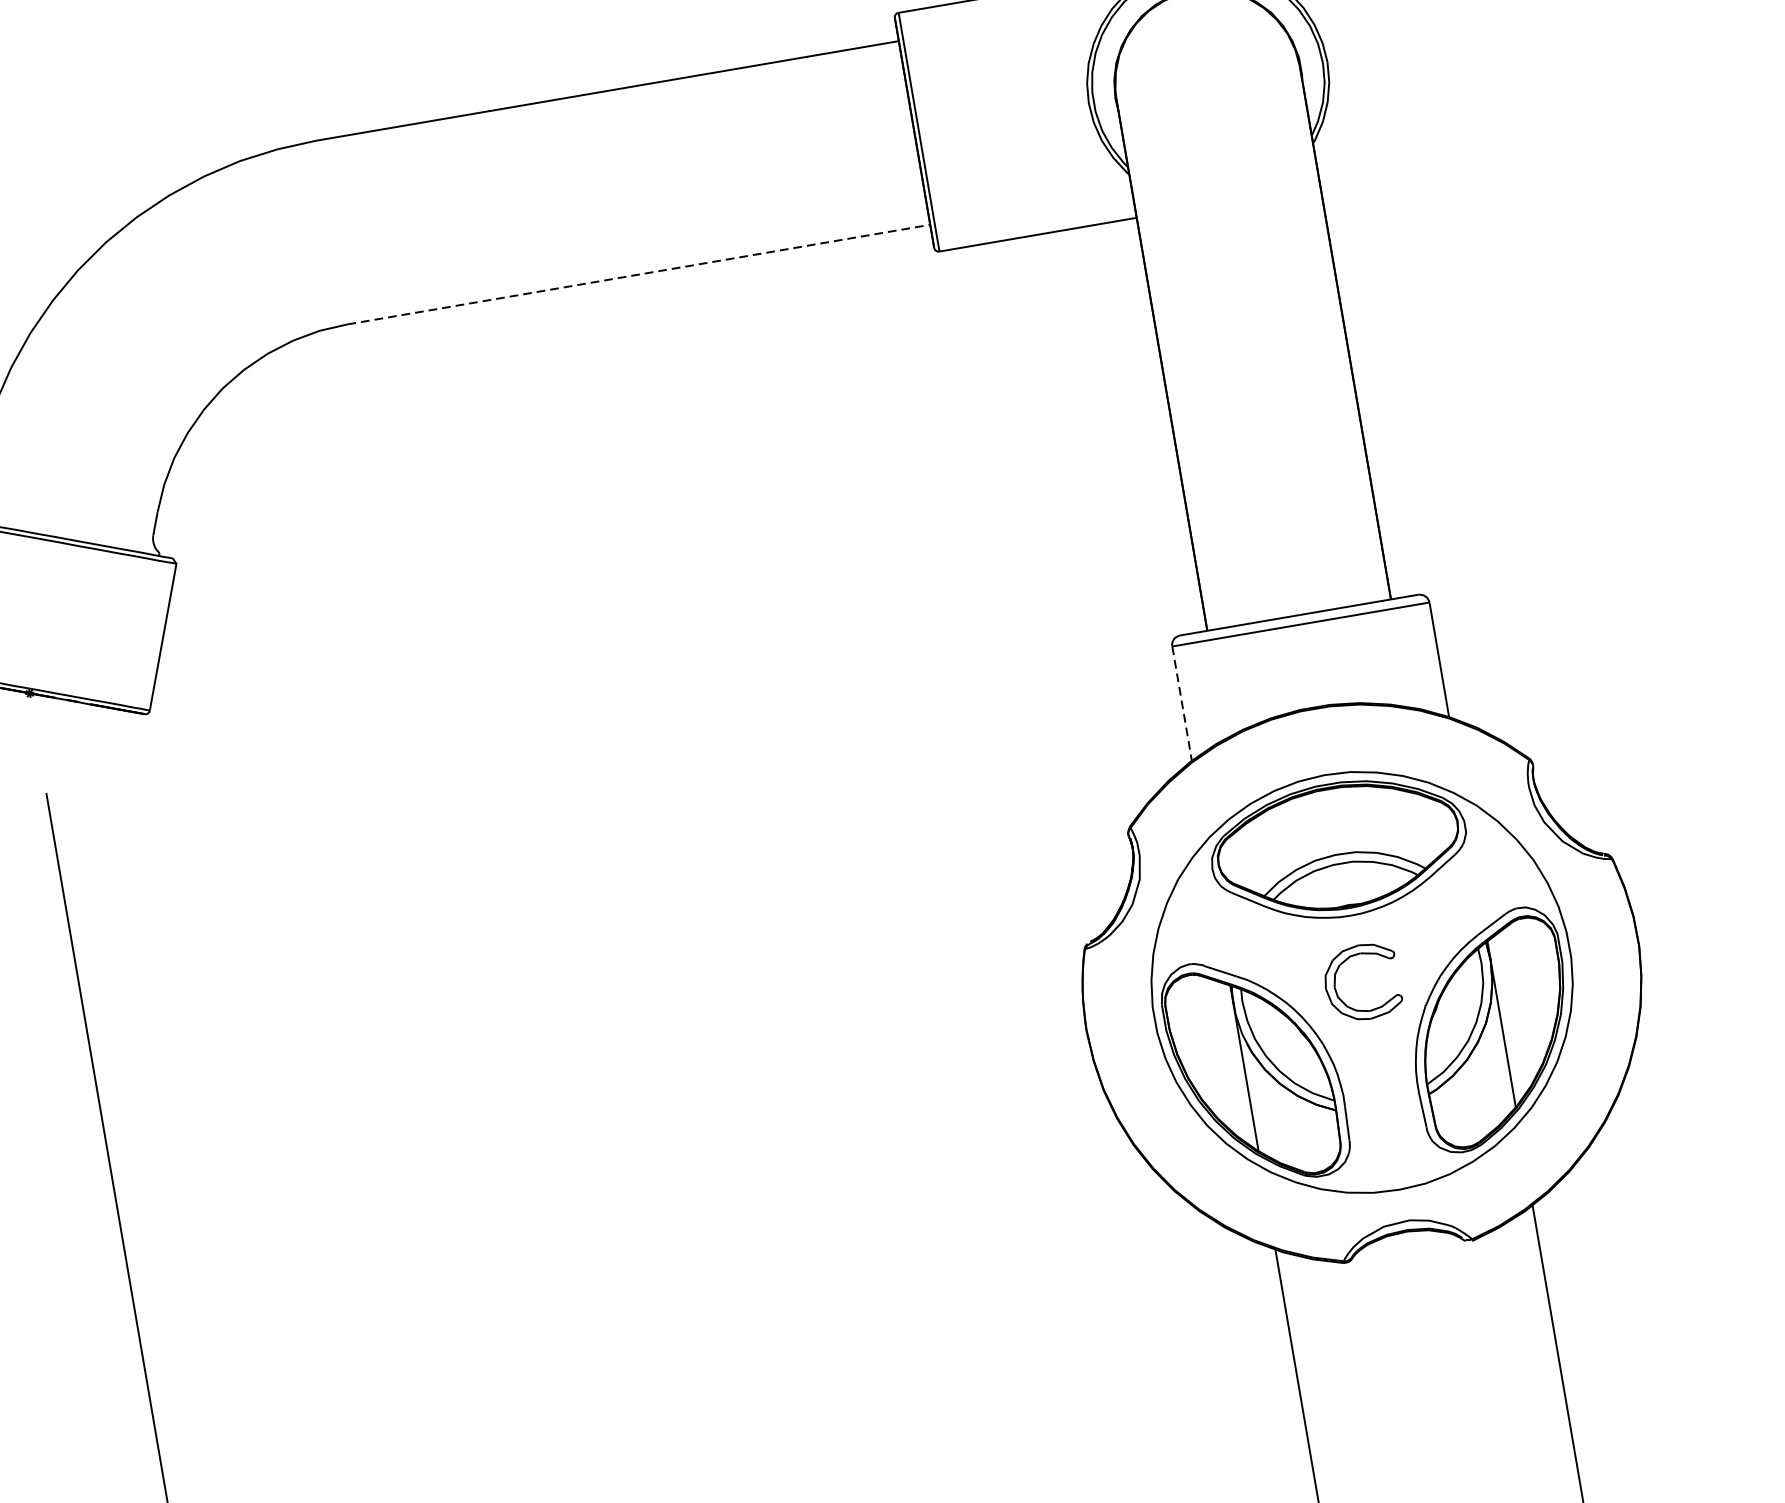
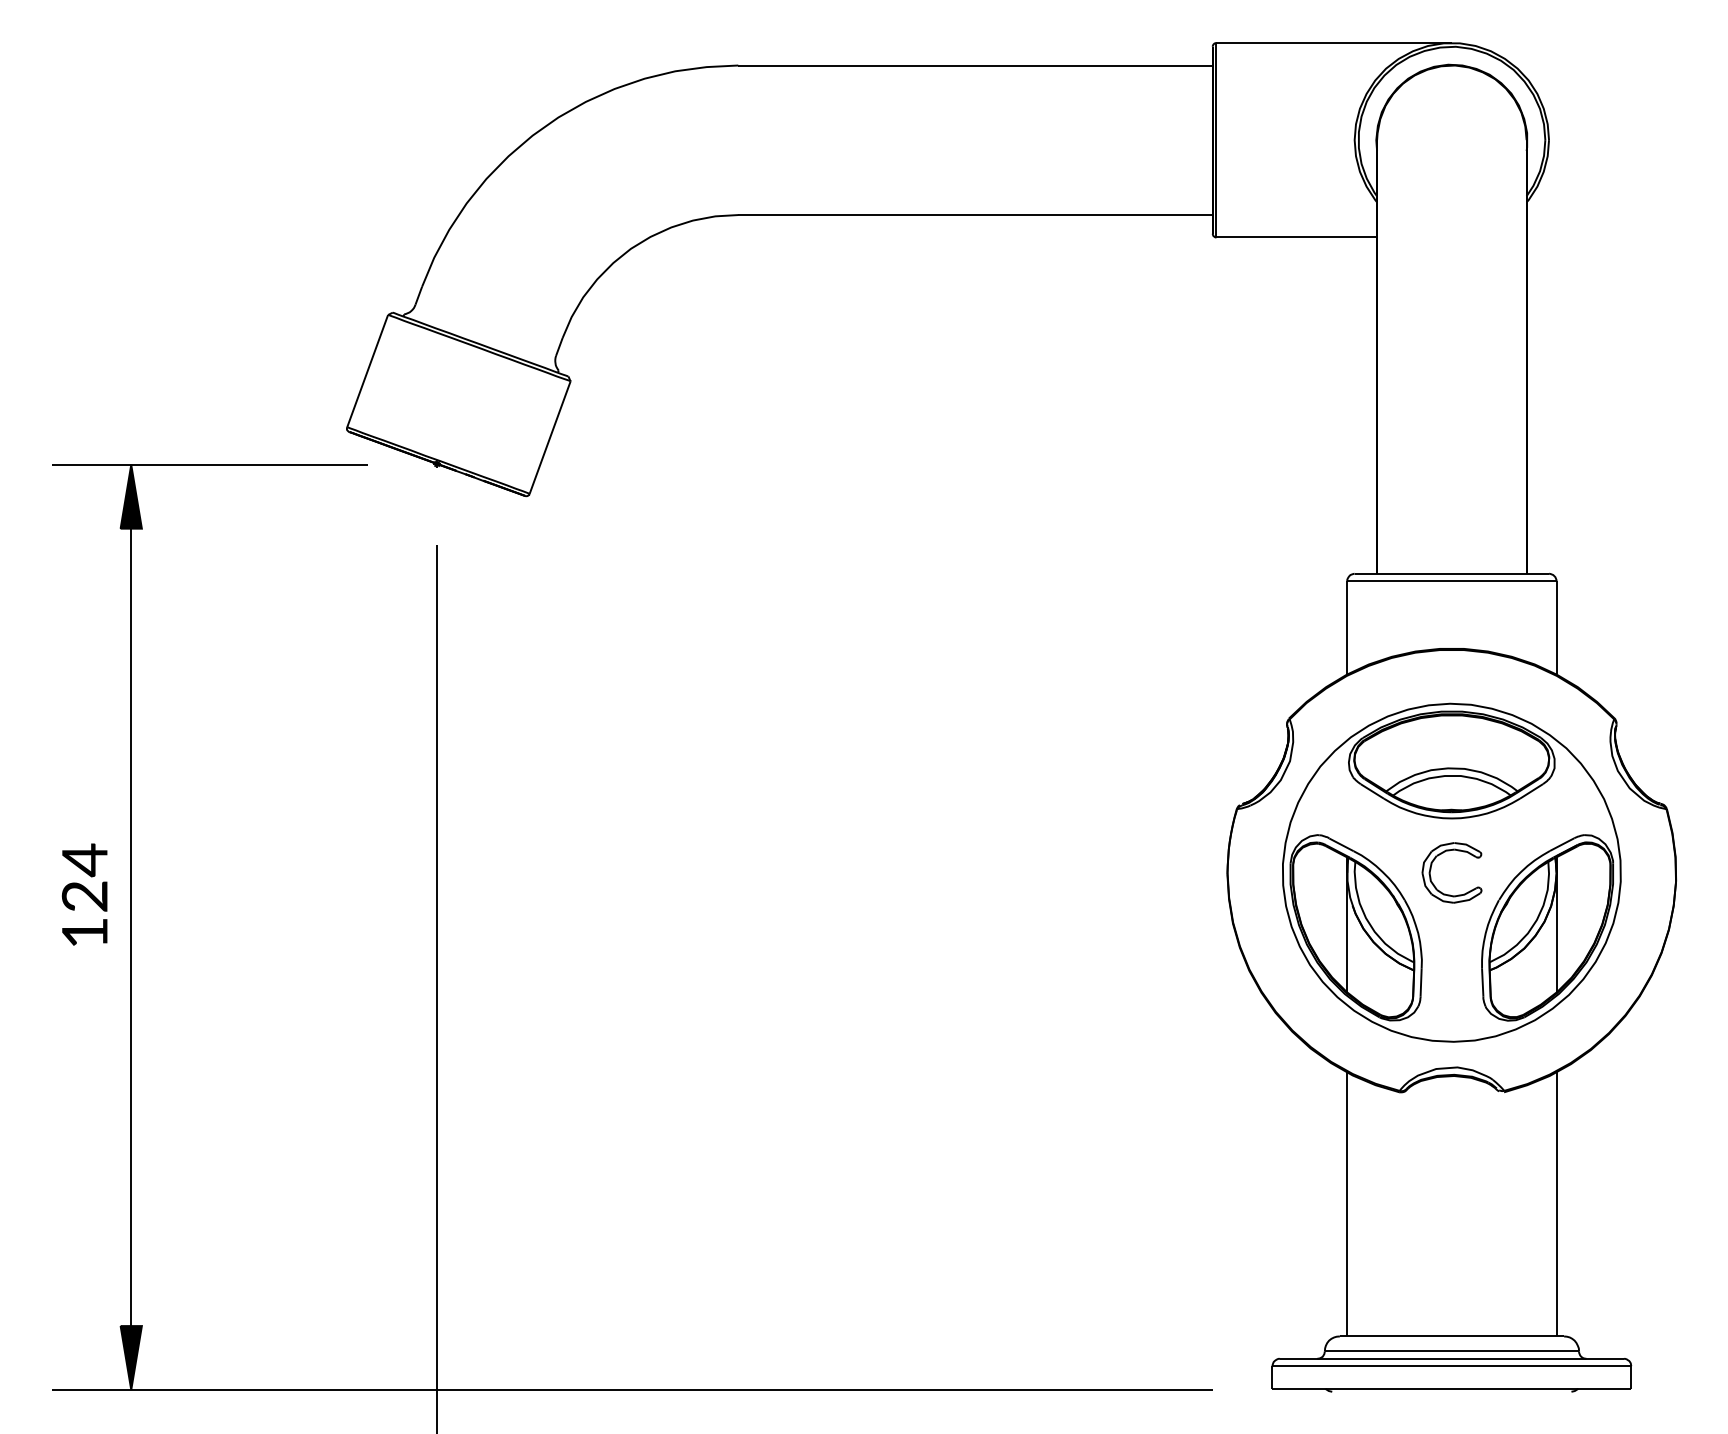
line: (640, 274) -> (976, 215), dashed -> solid
line: (1182, 703) -> (1347, 627), dashed -> solid

